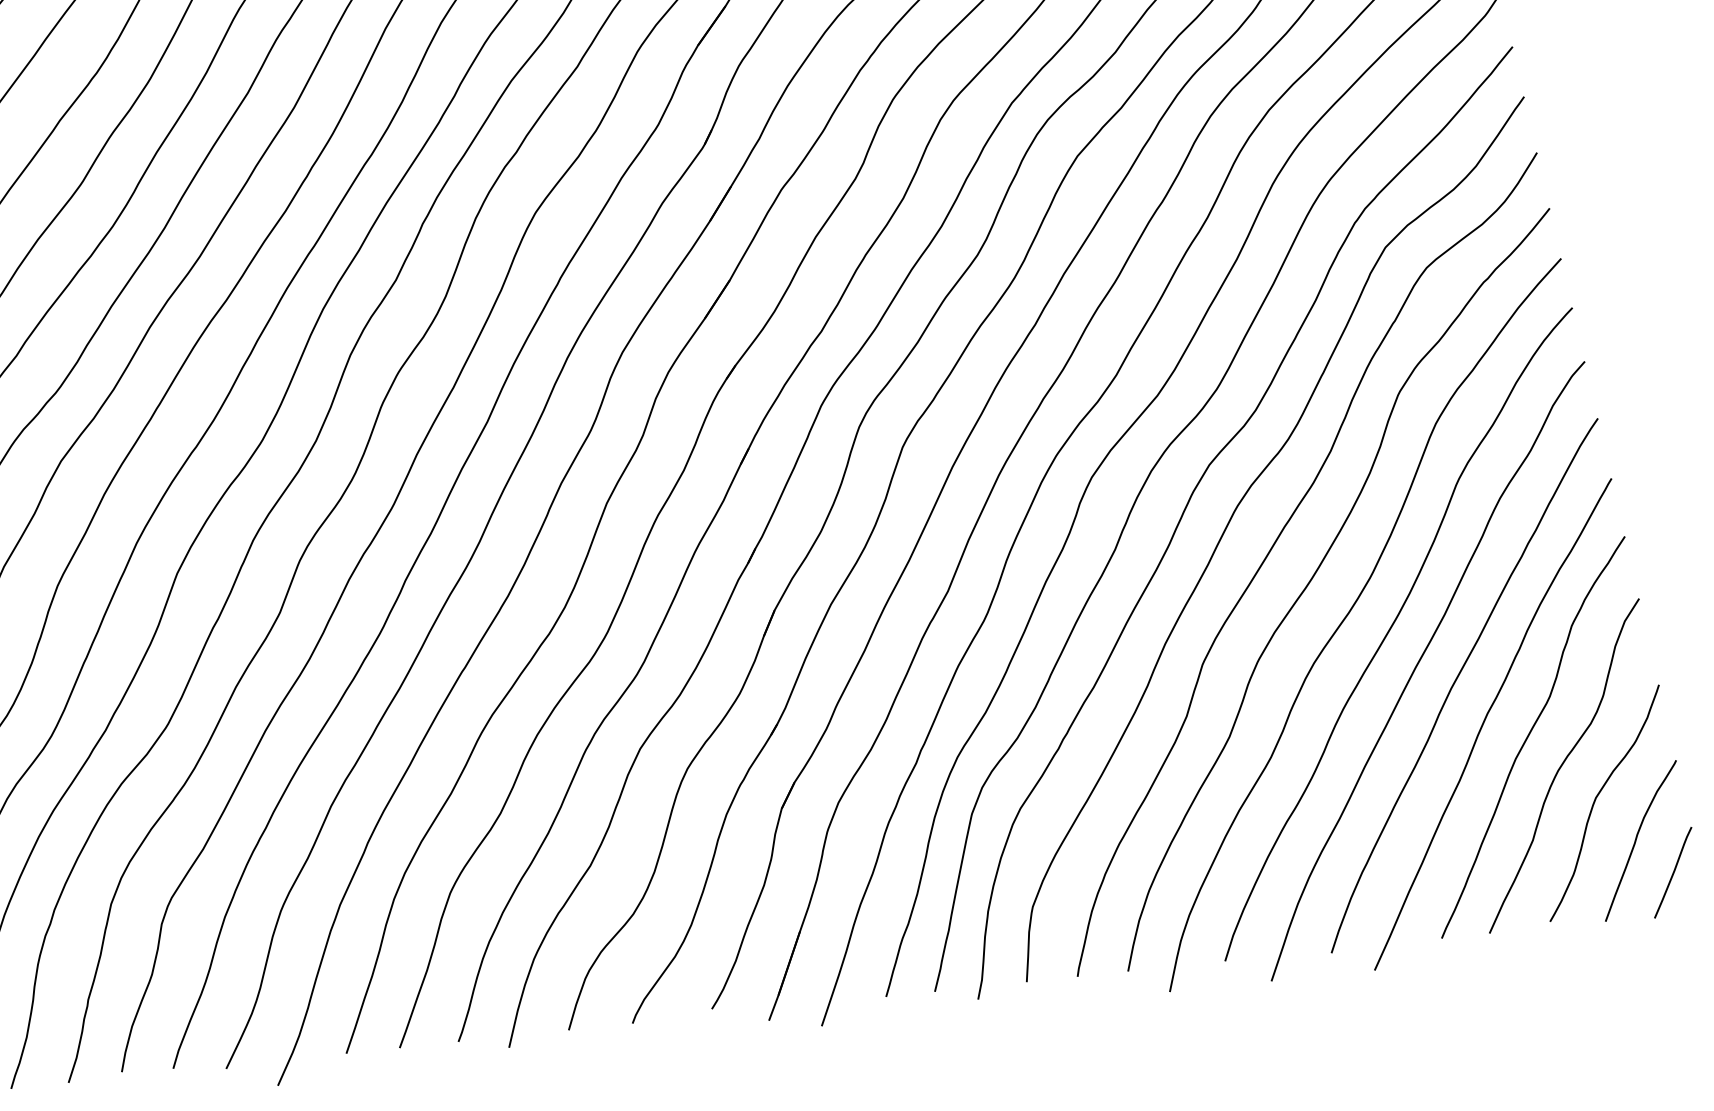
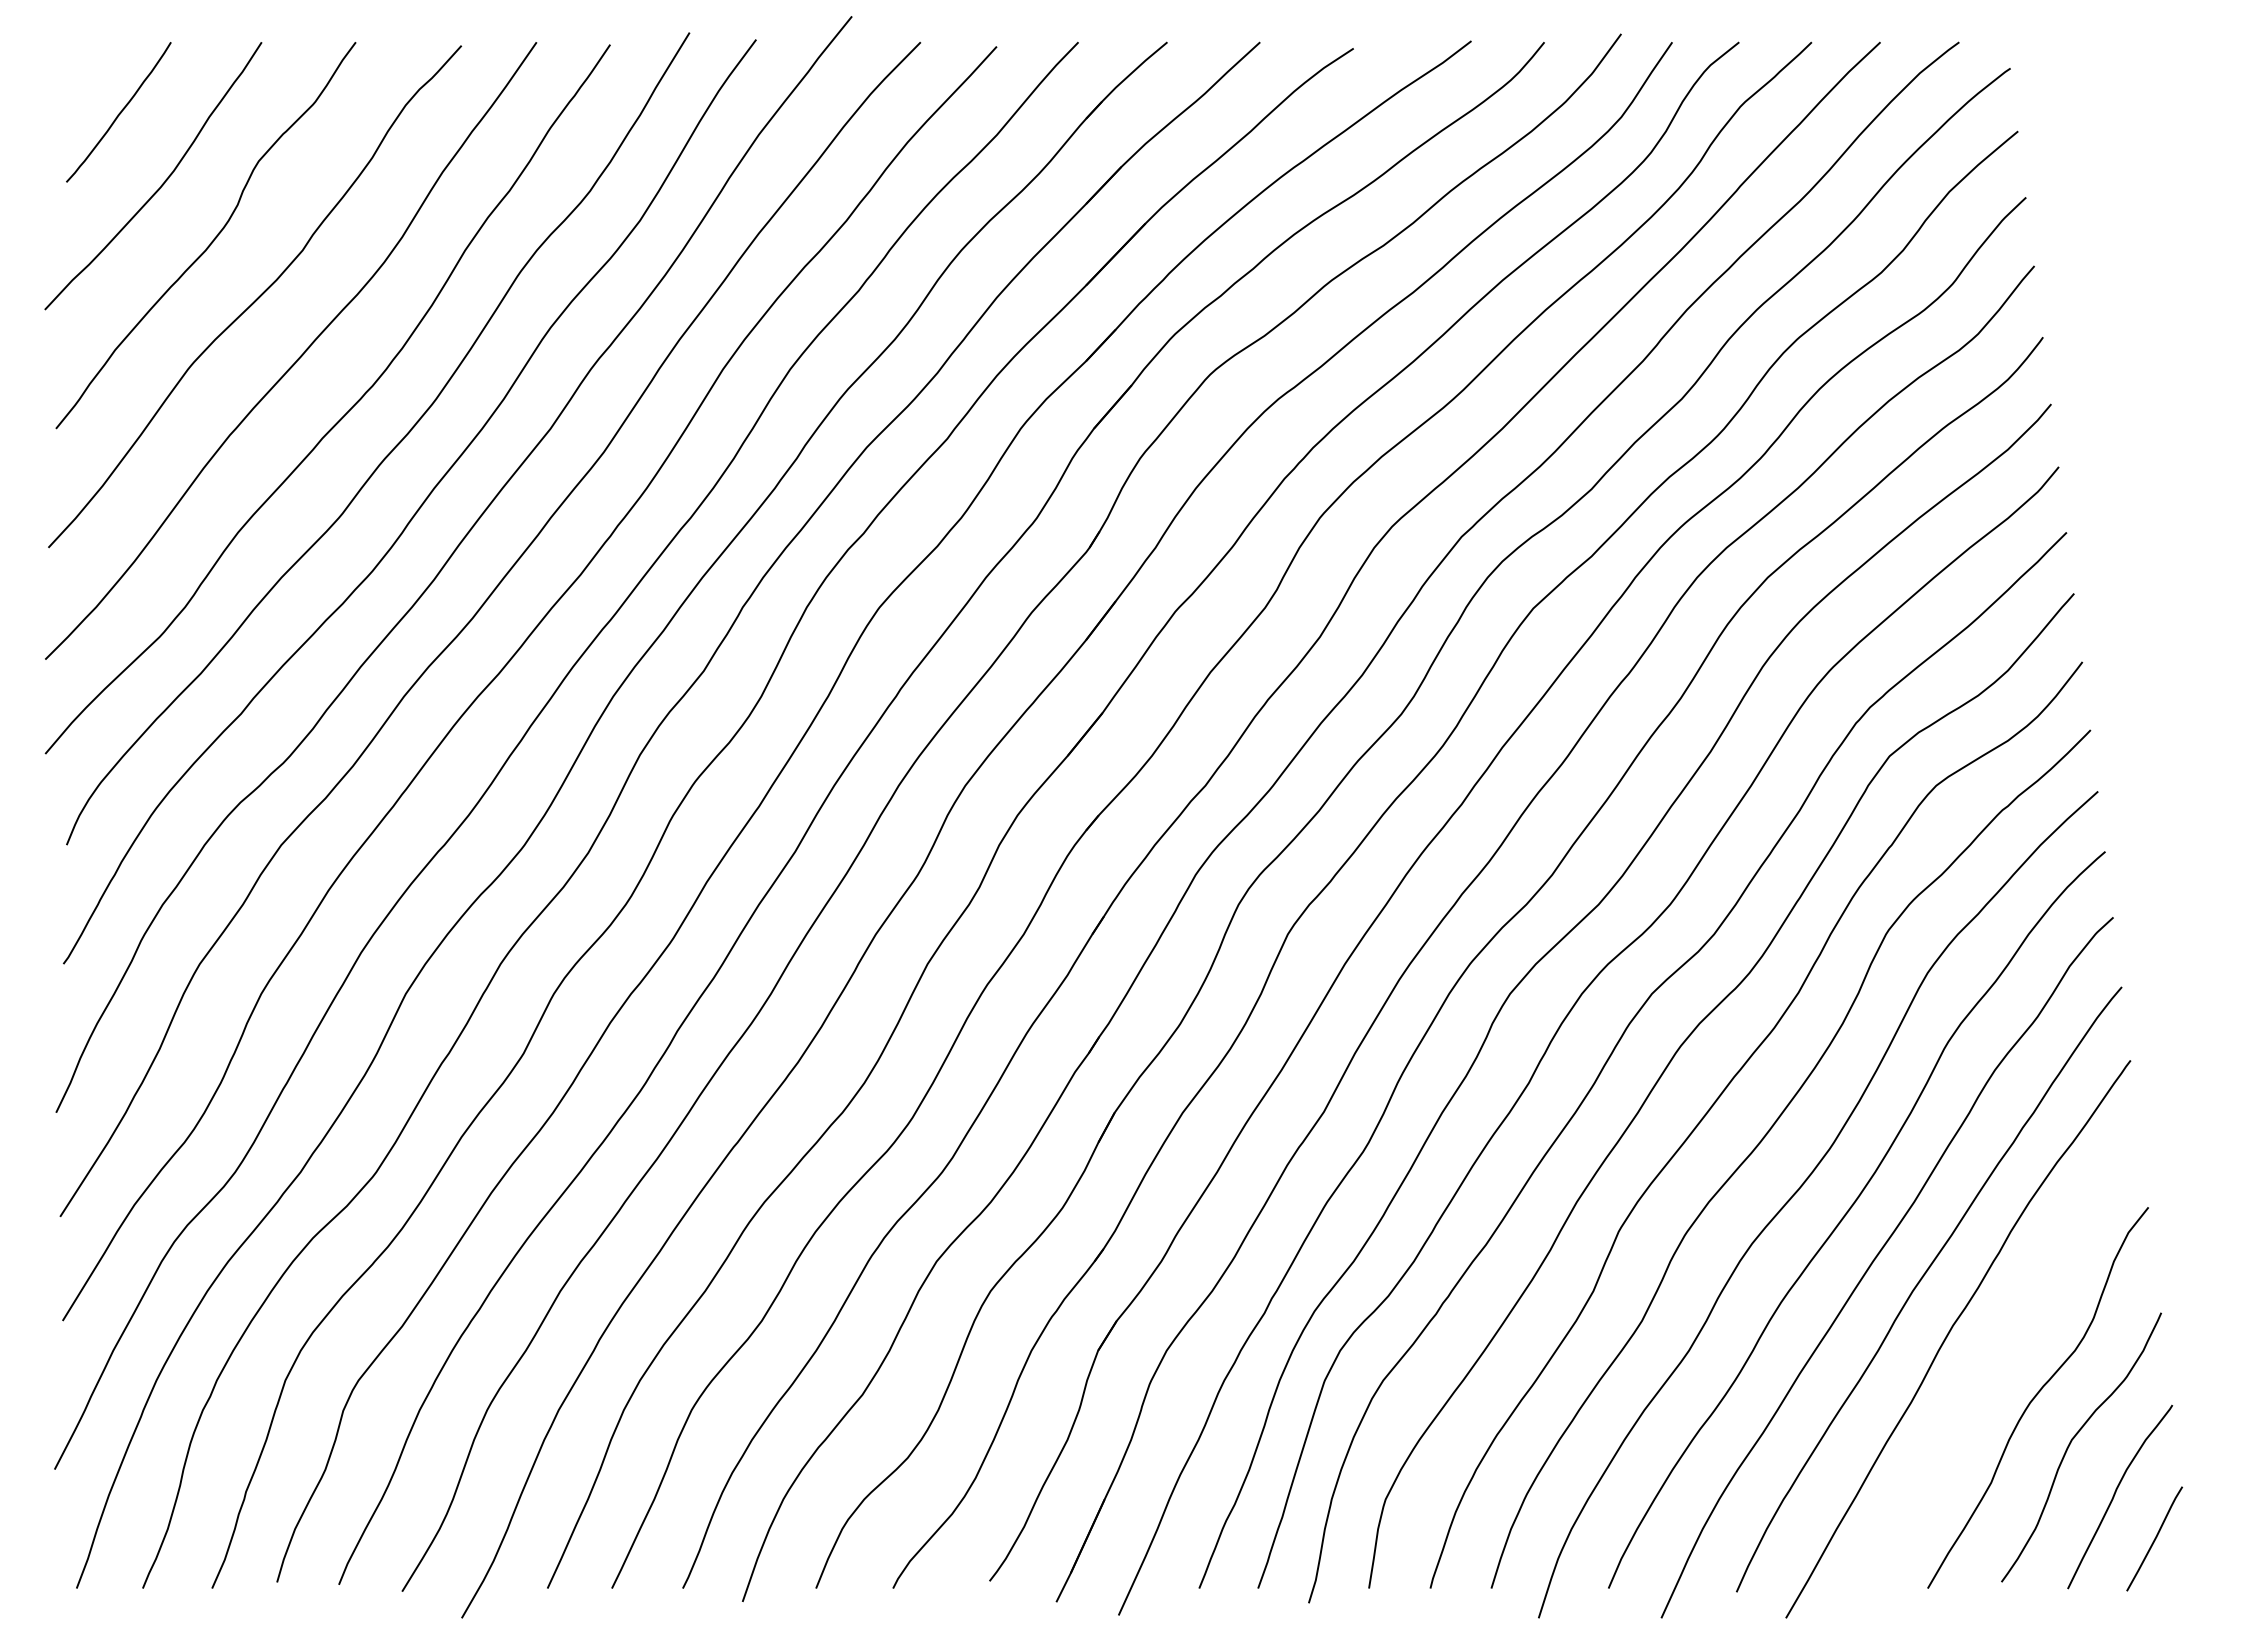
curve: (1530, 734) -> (2001, 1355), removed

